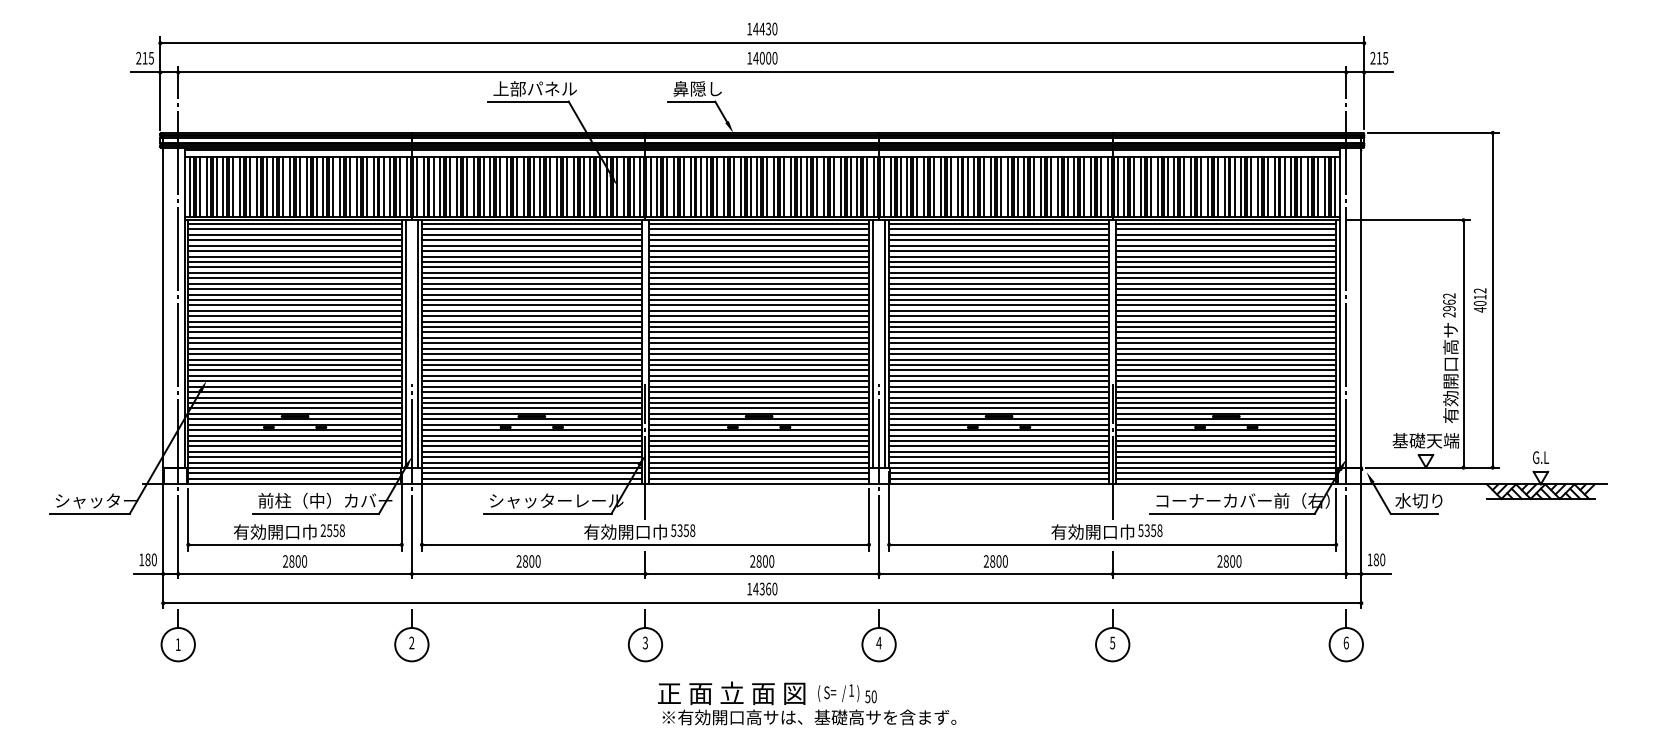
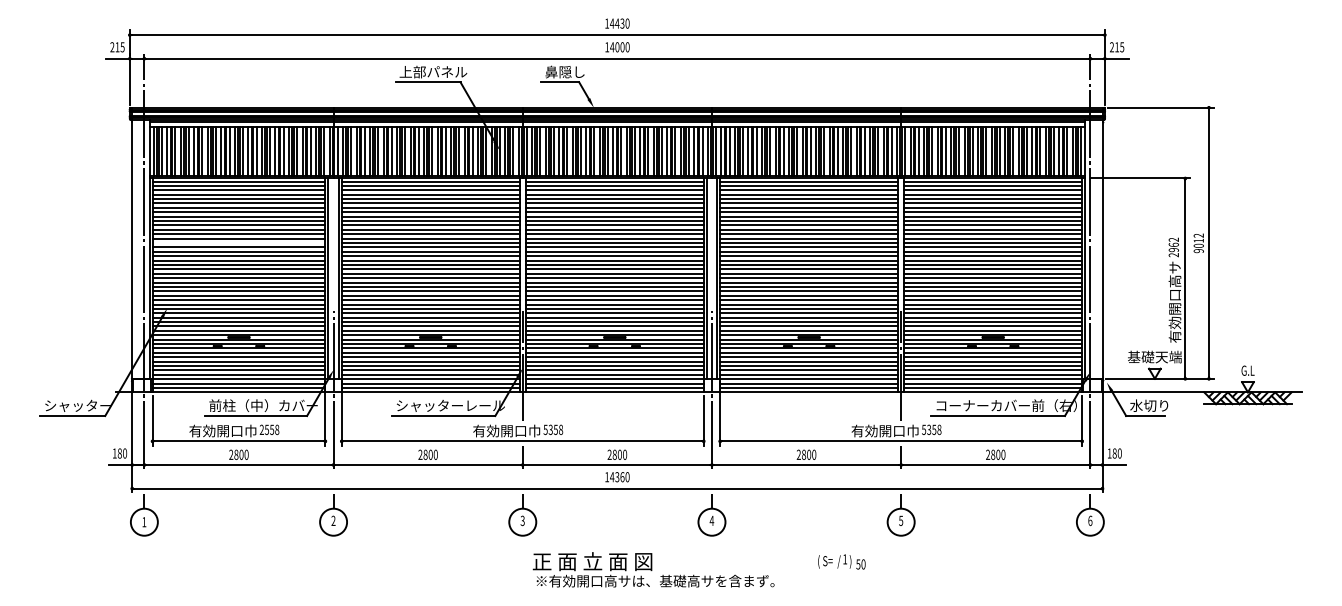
line: (294, 299) -> (238, 242), removed
text: (1479, 309) -> (1198, 250), 4012 -> 9012
text: (847, 693) -> (841, 561), moved

